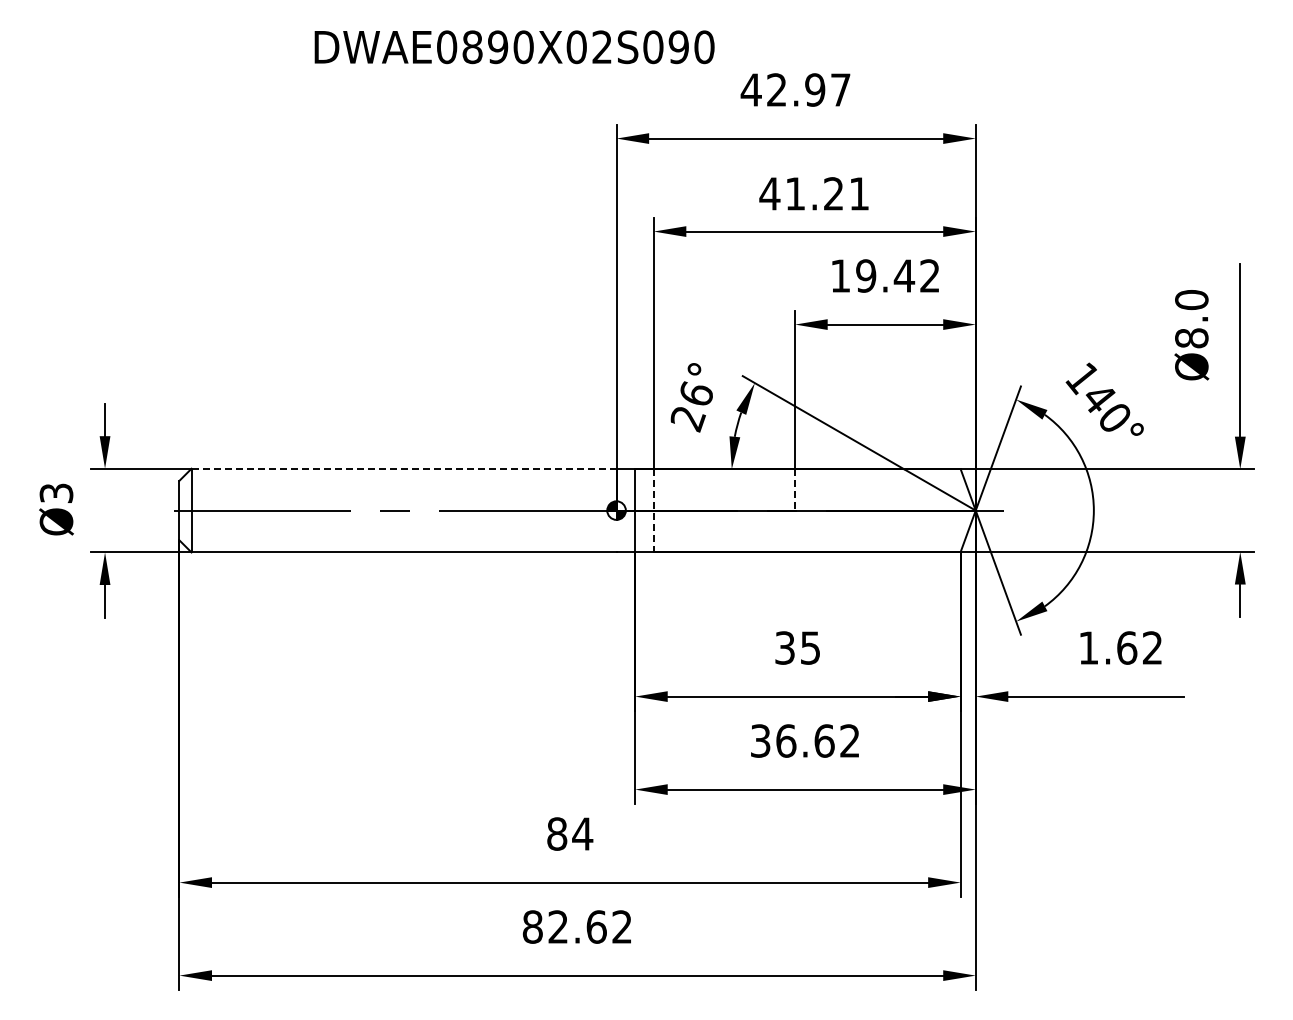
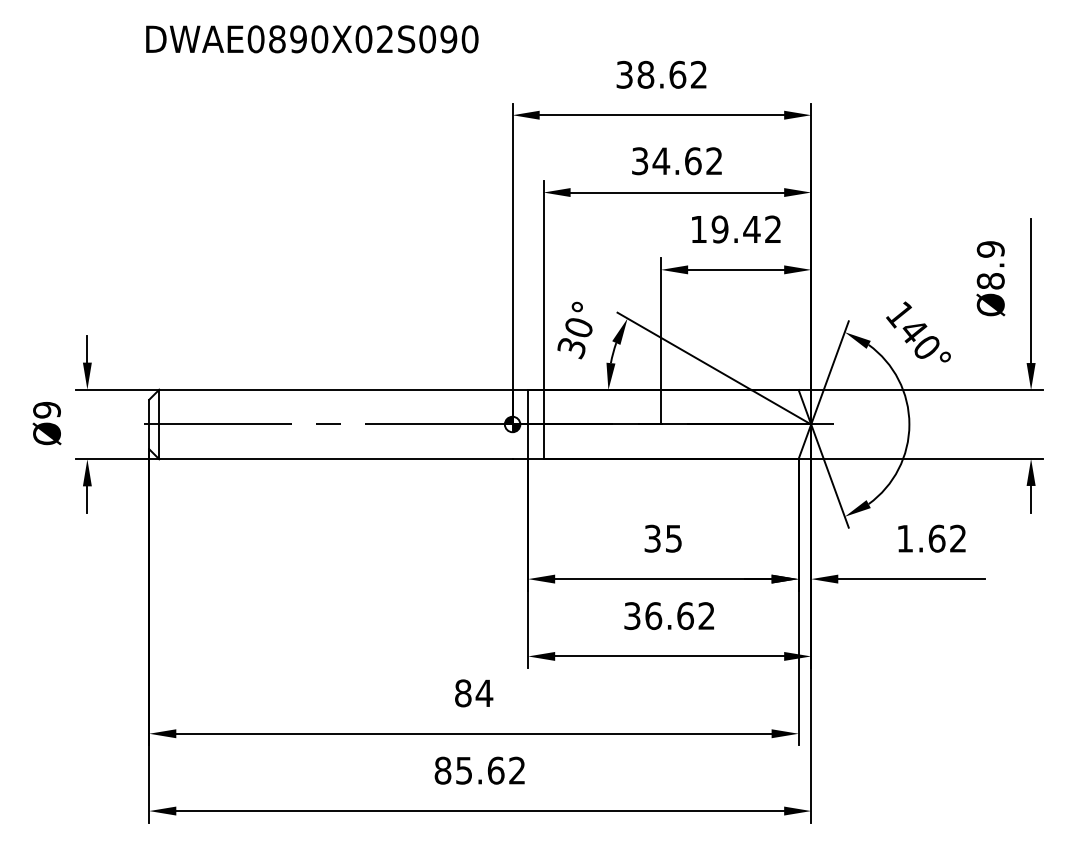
text: (514, 47) -> (312, 39), moved
text: (795, 89) -> (661, 74), 42.97 -> 38.62
text: (813, 193) -> (676, 160), 41.21 -> 34.62
text: (1191, 300) -> (990, 249), Ø8.0 -> Ø8.9
text: (691, 406) -> (574, 337), 26° -> 30°
line: (404, 468) -> (336, 389), dashed -> solid
line: (795, 489) -> (661, 406), dashed -> solid
text: (56, 493) -> (47, 410), Ø3 -> Ø9
line: (653, 511) -> (543, 425), dashed -> solid
text: (557, 926) -> (463, 770), 82.62 -> 85.62

